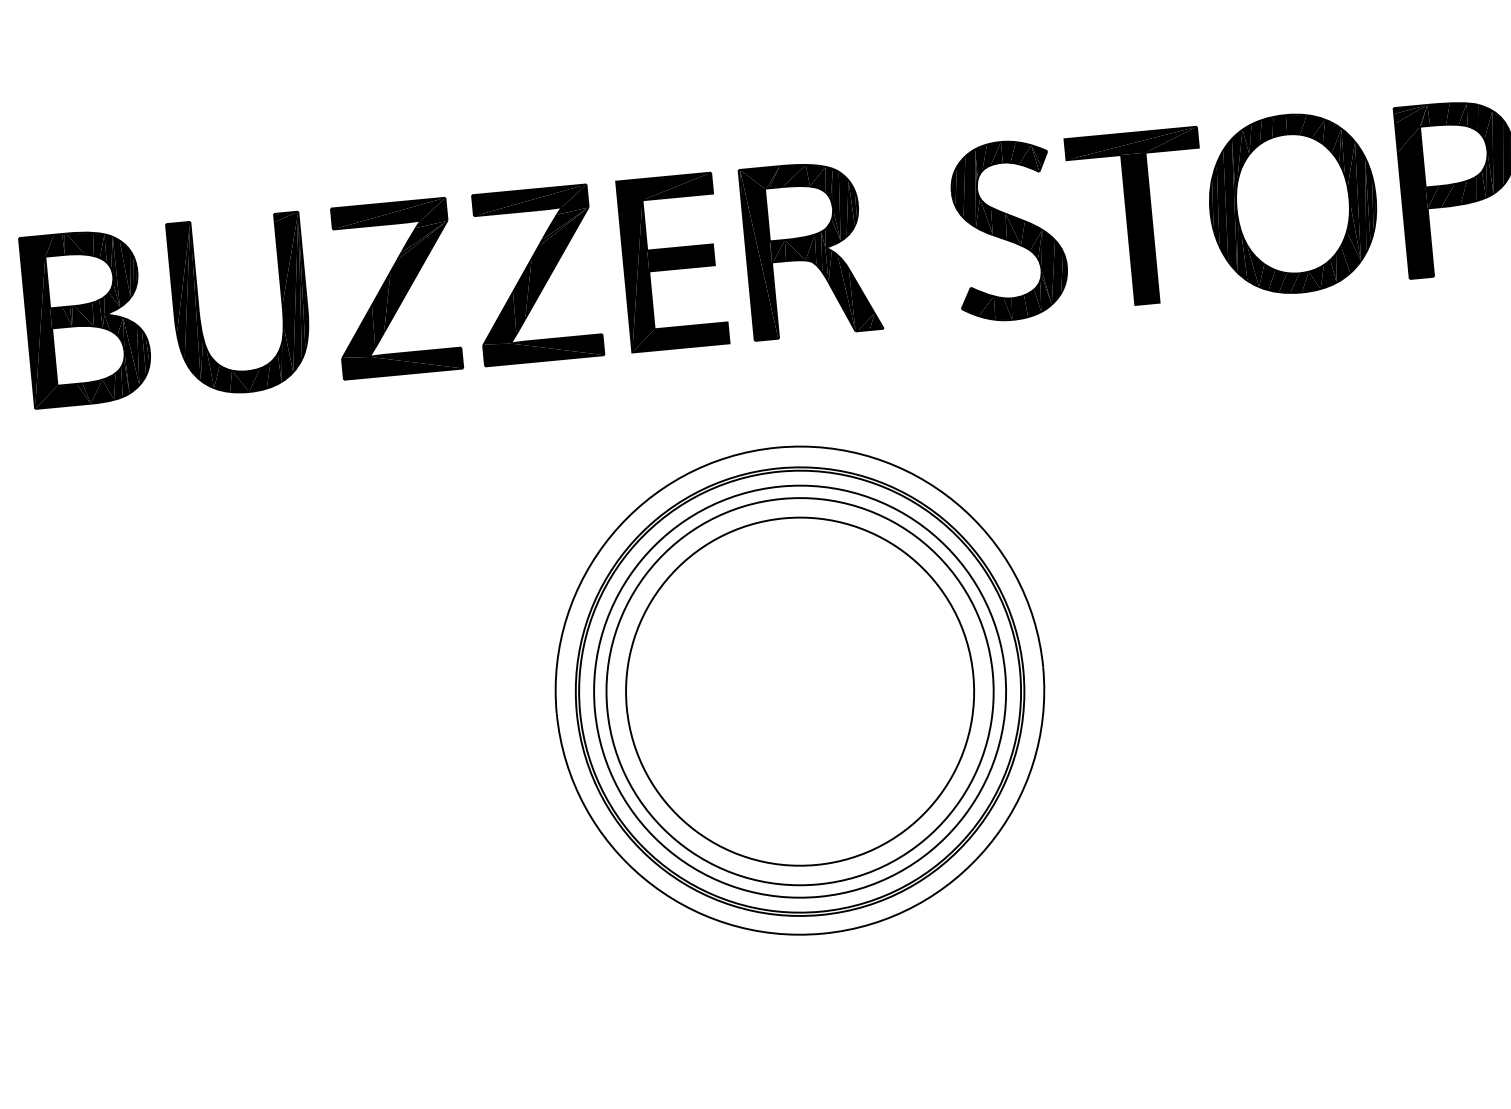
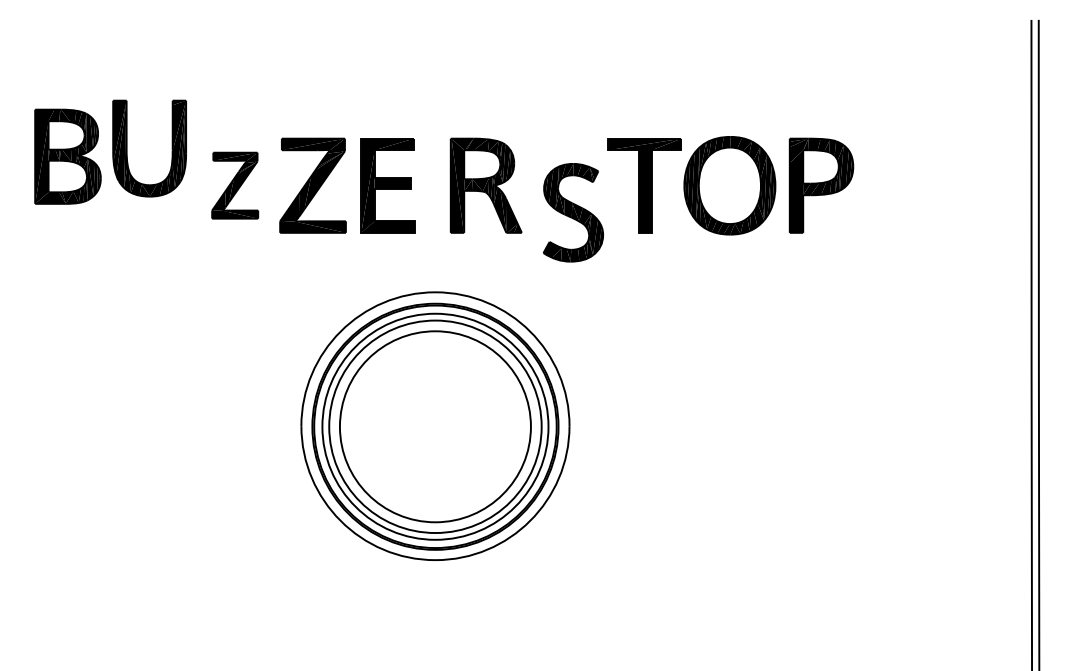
part: (1007, 230) -> (572, 212), moved
part: (809, 249) -> (485, 185), moved
part: (394, 288) -> (234, 185), size x0.7
part: (200, 308) -> (127, 148), moved
part: (85, 317) -> (67, 156), moved

